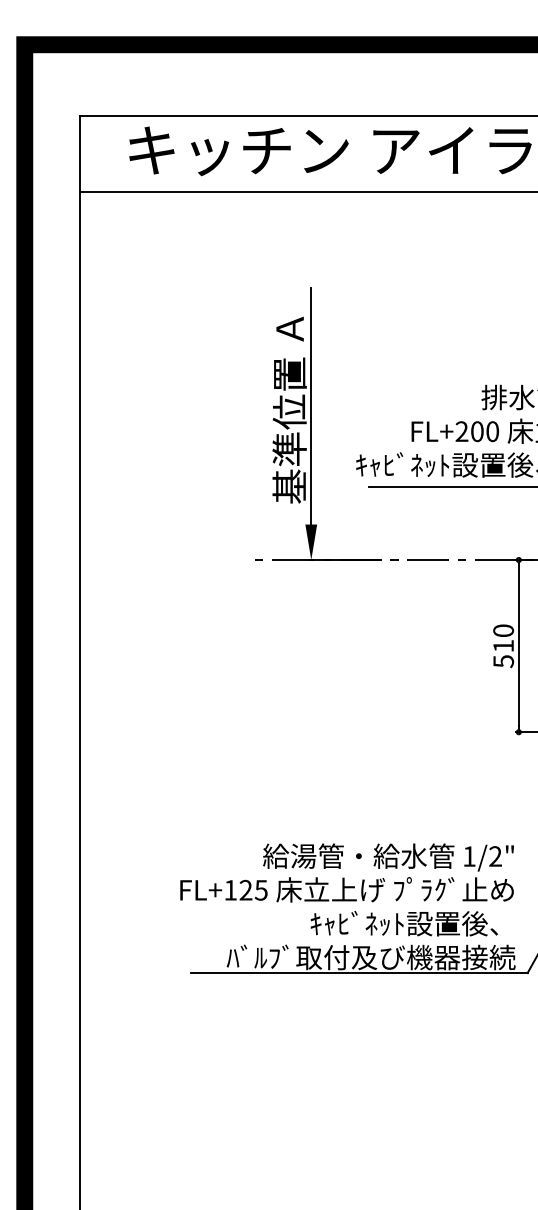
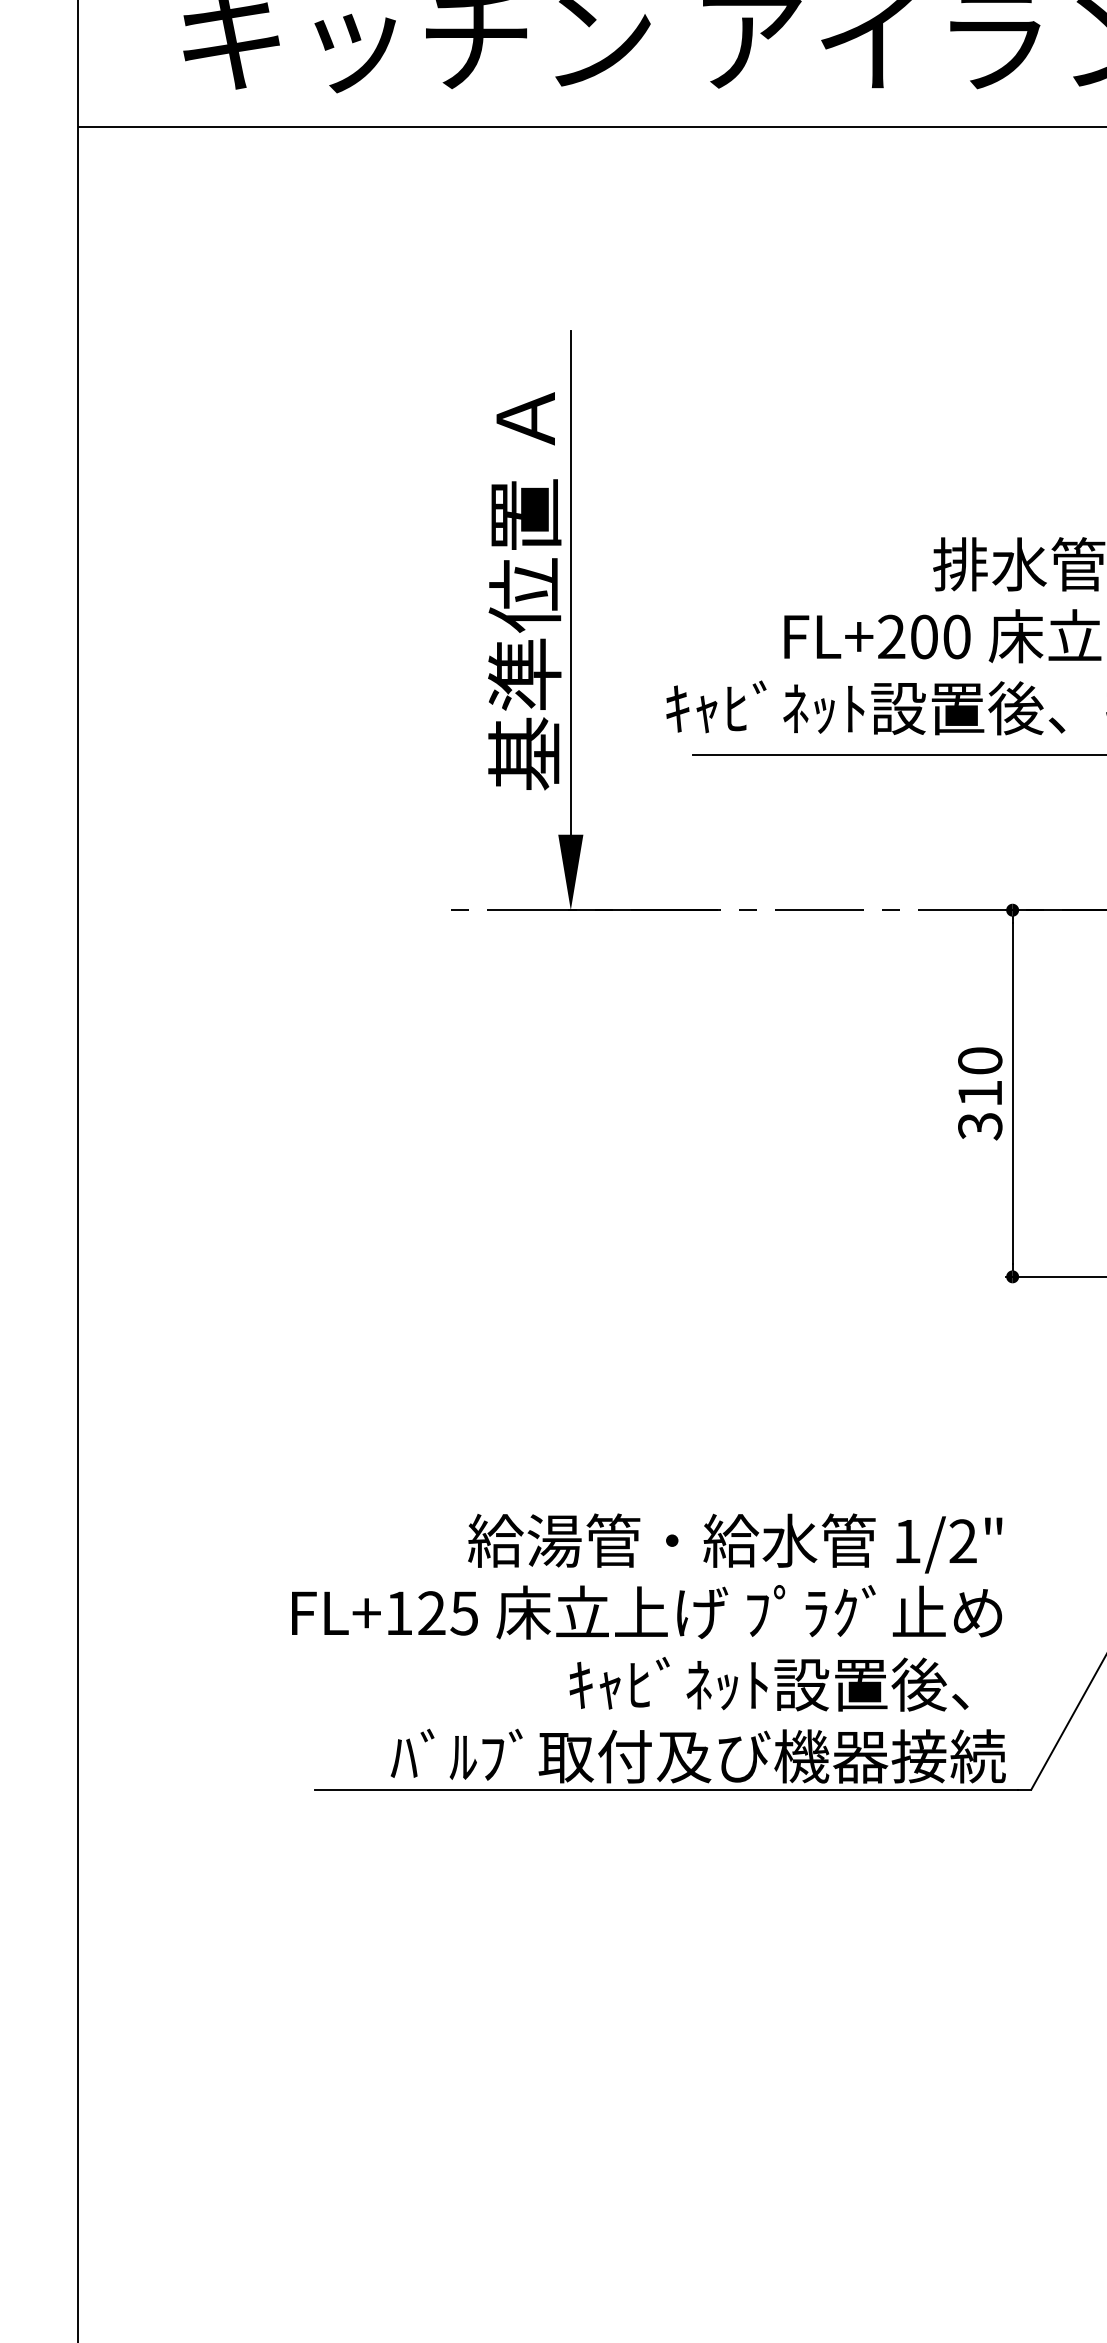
text: (503, 661) -> (980, 1126), 510 -> 310

